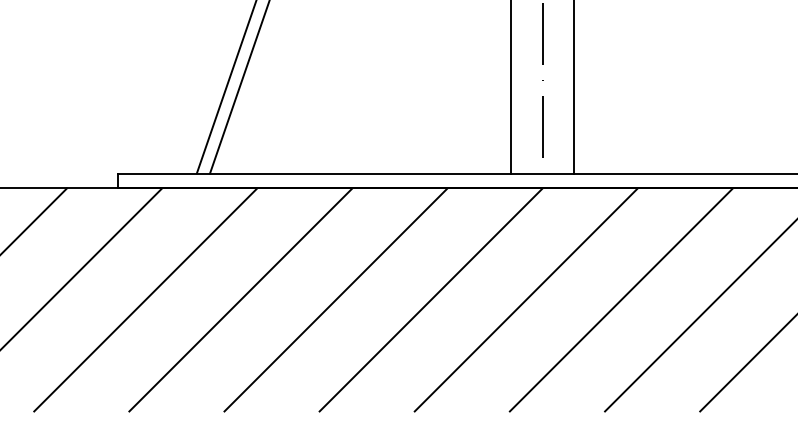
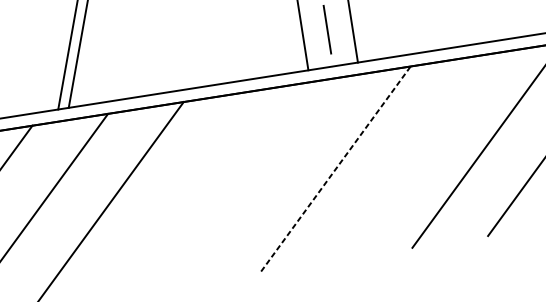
line: (335, 299) -> (184, 192), removed
line: (430, 299) -> (259, 180), removed
line: (526, 299) -> (336, 168), solid -> dashed
line: (620, 299) -> (410, 156), removed

